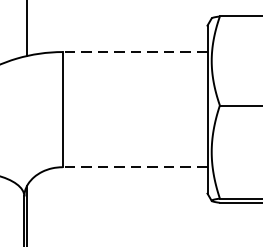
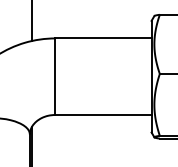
line: (135, 52) -> (103, 38), dashed -> solid
line: (135, 166) -> (103, 114), dashed -> solid

